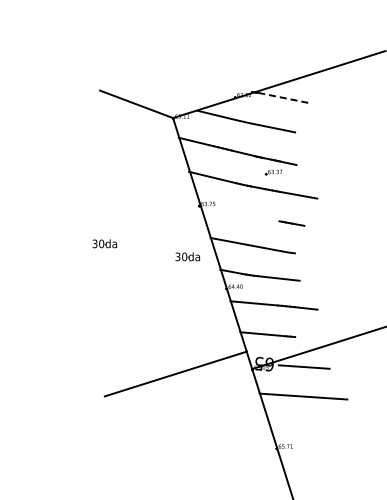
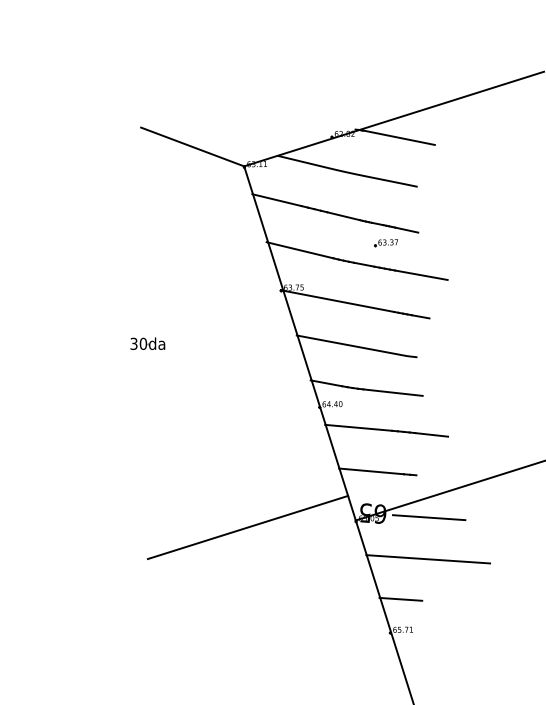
line: (282, 97) -> (398, 137), dashed -> solid
line: (239, 213) -> (337, 301), added
part: (187, 256) -> (264, 361), removed
line: (284, 424) -> (401, 598), added

